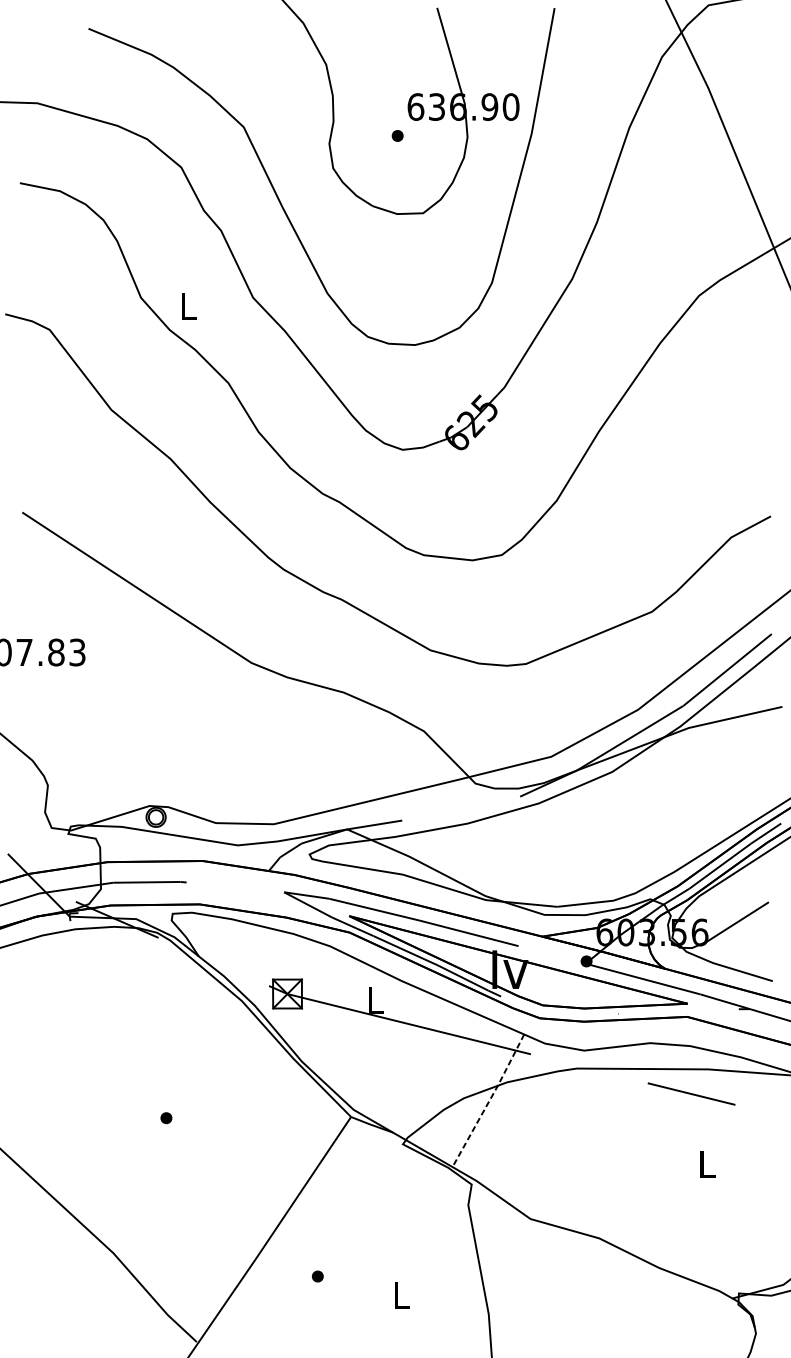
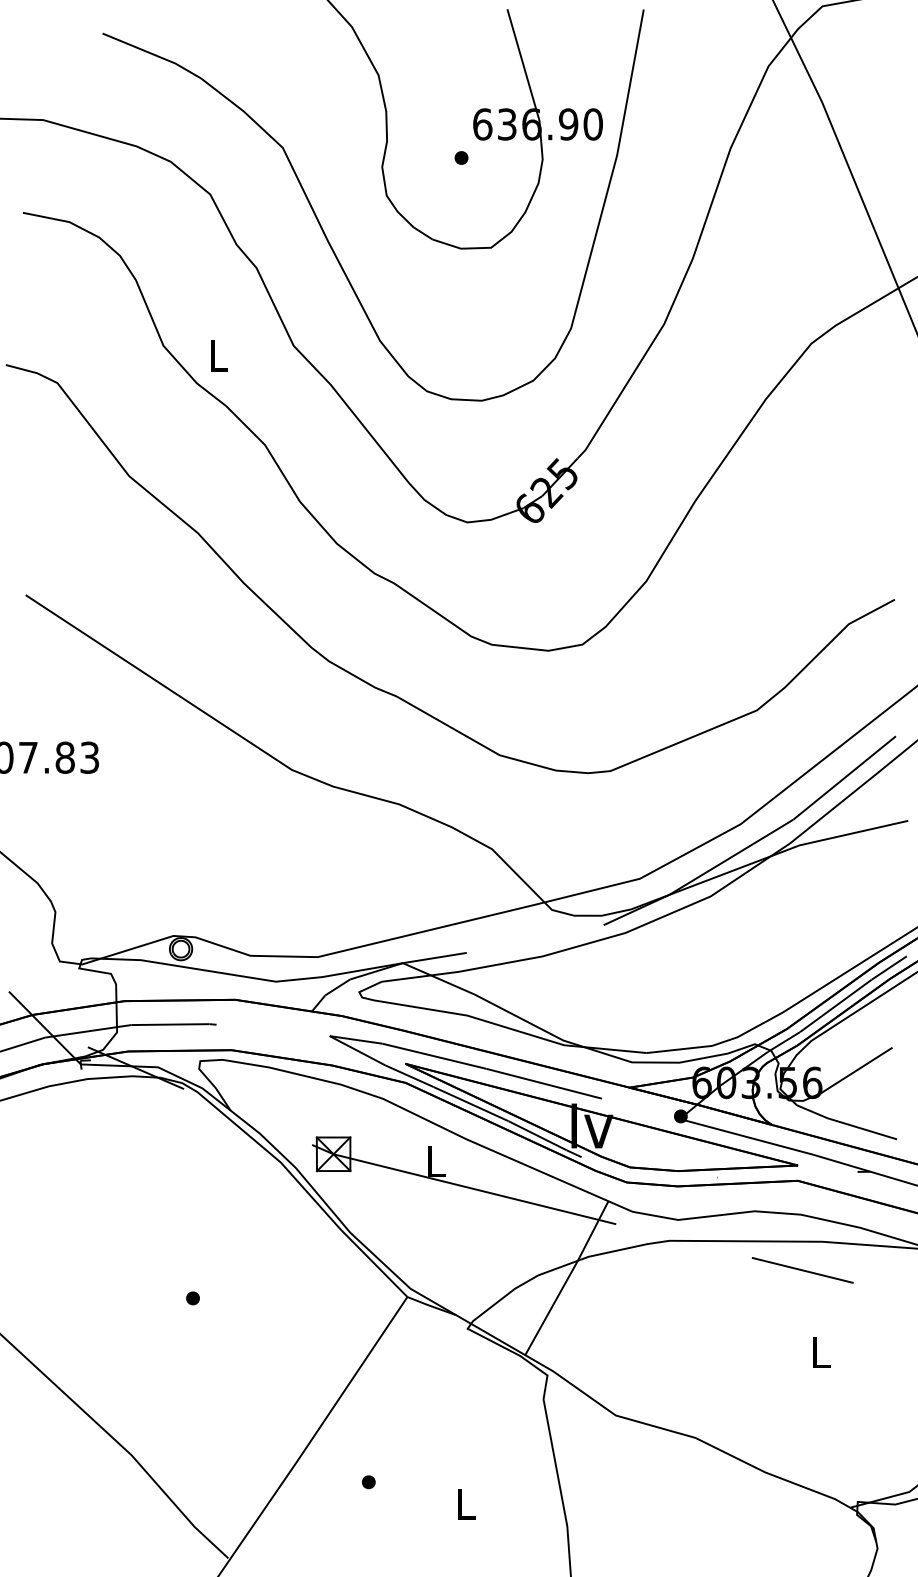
line: (488, 1101) -> (567, 1278), dashed -> solid

